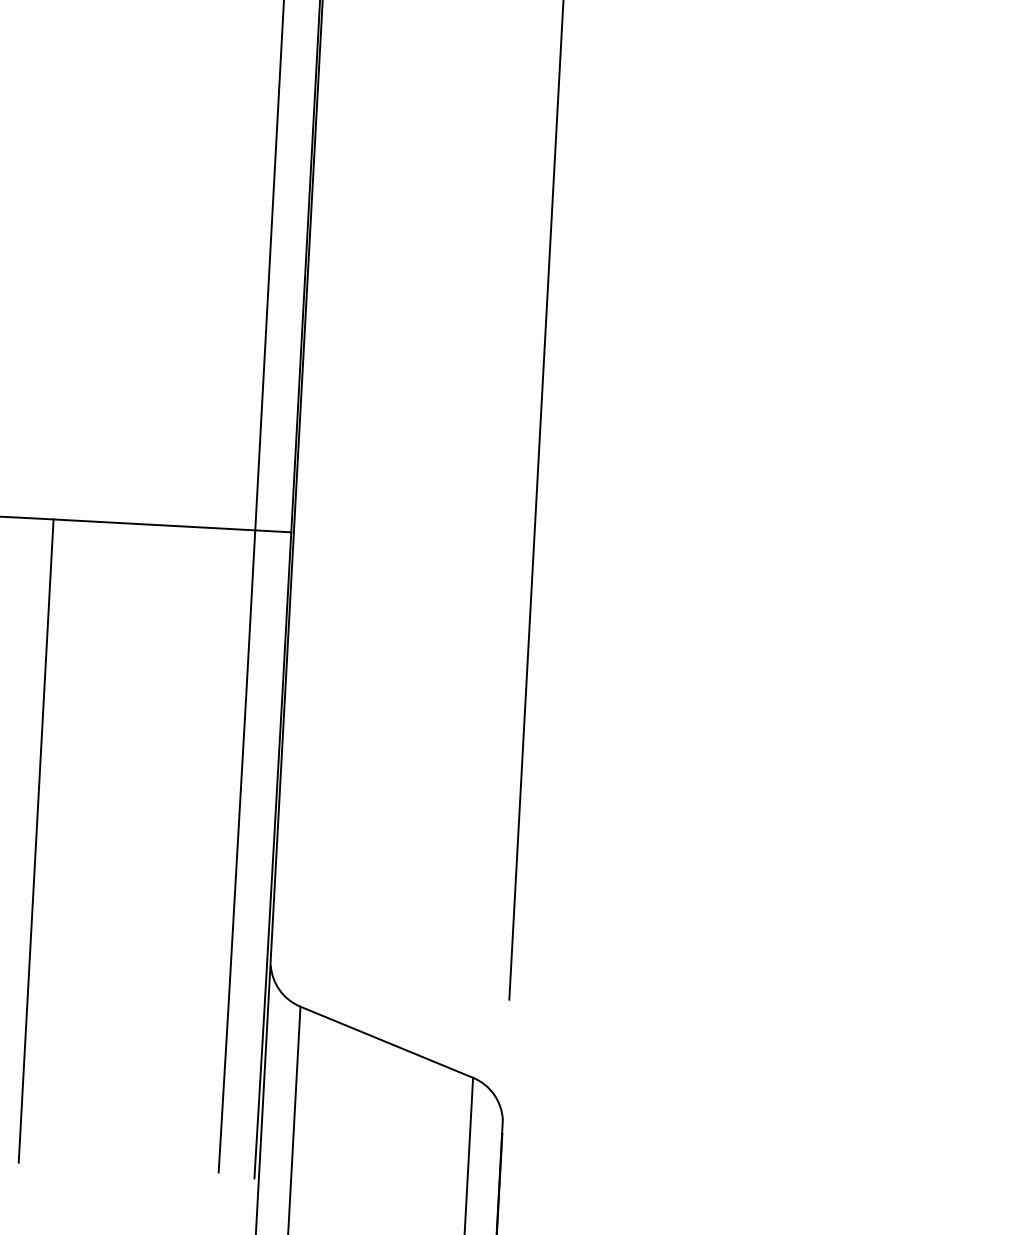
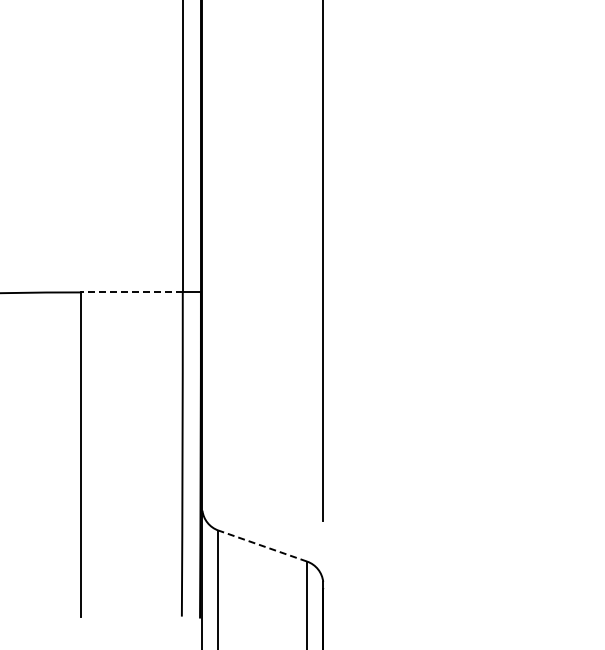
line: (153, 524) -> (131, 292), solid -> dashed
line: (386, 1043) -> (262, 546), solid -> dashed

